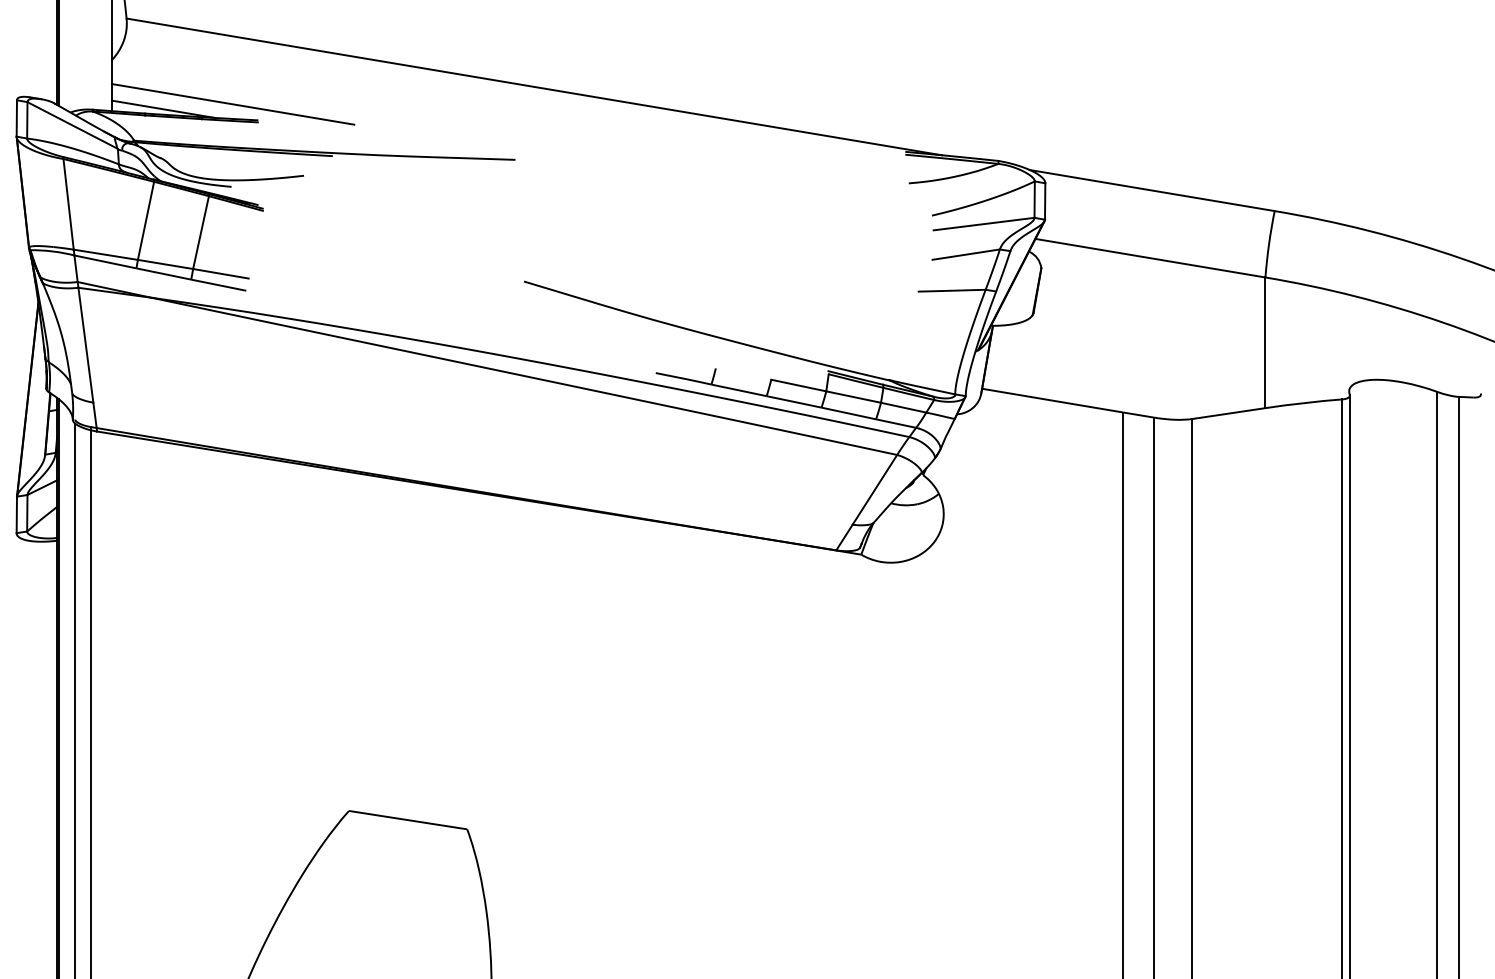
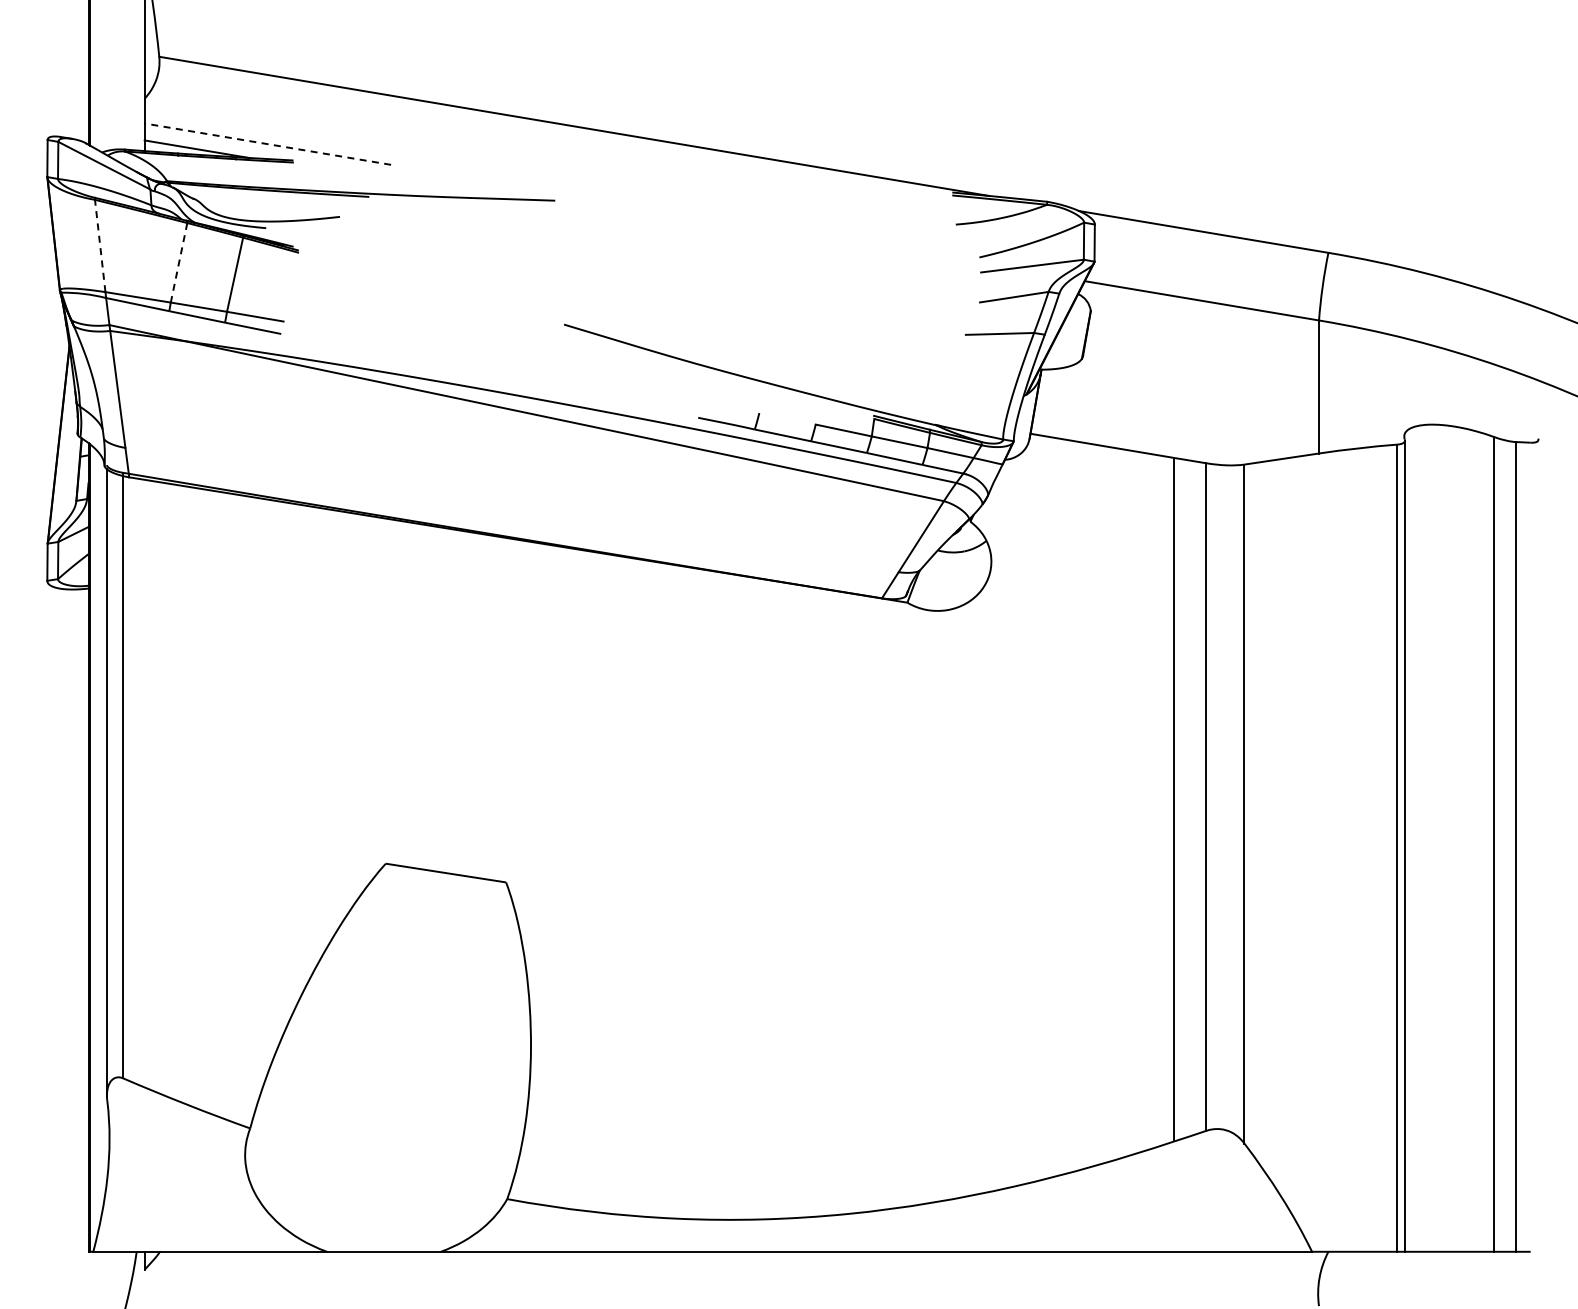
line: (232, 104) -> (267, 144), solid -> dashed
line: (68, 203) -> (100, 245), solid -> dashed
line: (146, 220) -> (179, 262), solid -> dashed

